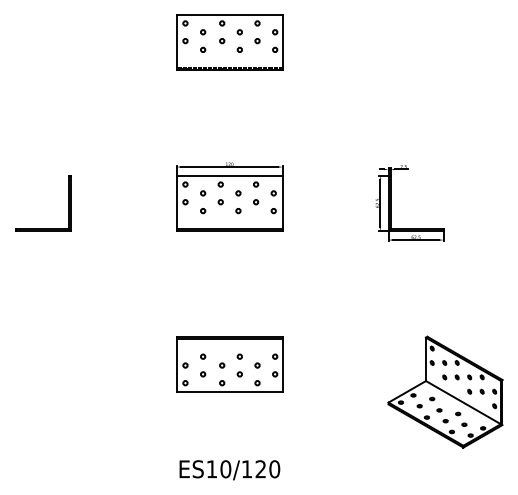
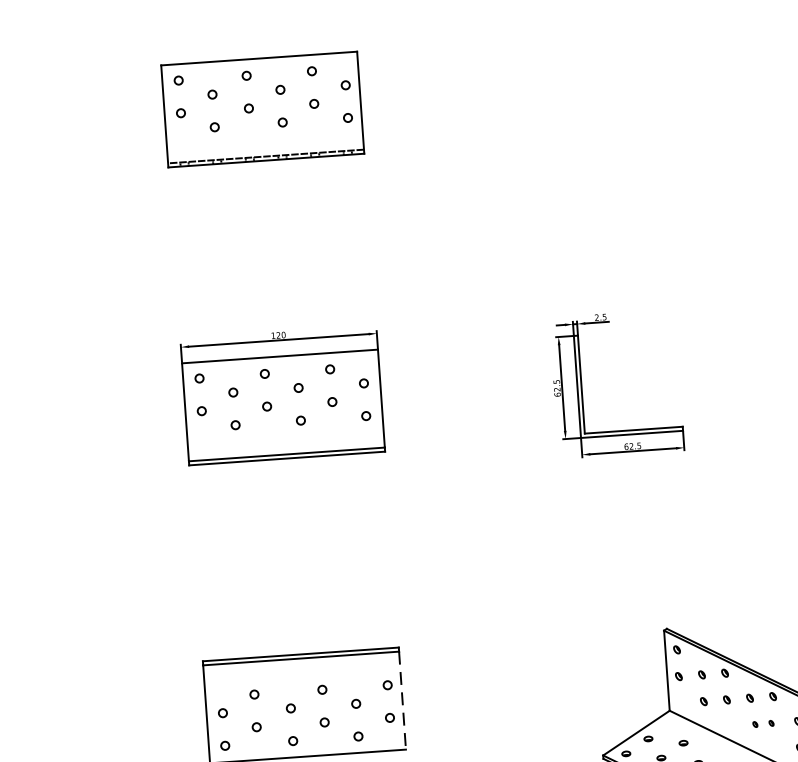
line: (282, 366) -> (402, 702), solid -> dashed
part: (475, 391) -> (762, 723), size x0.7

